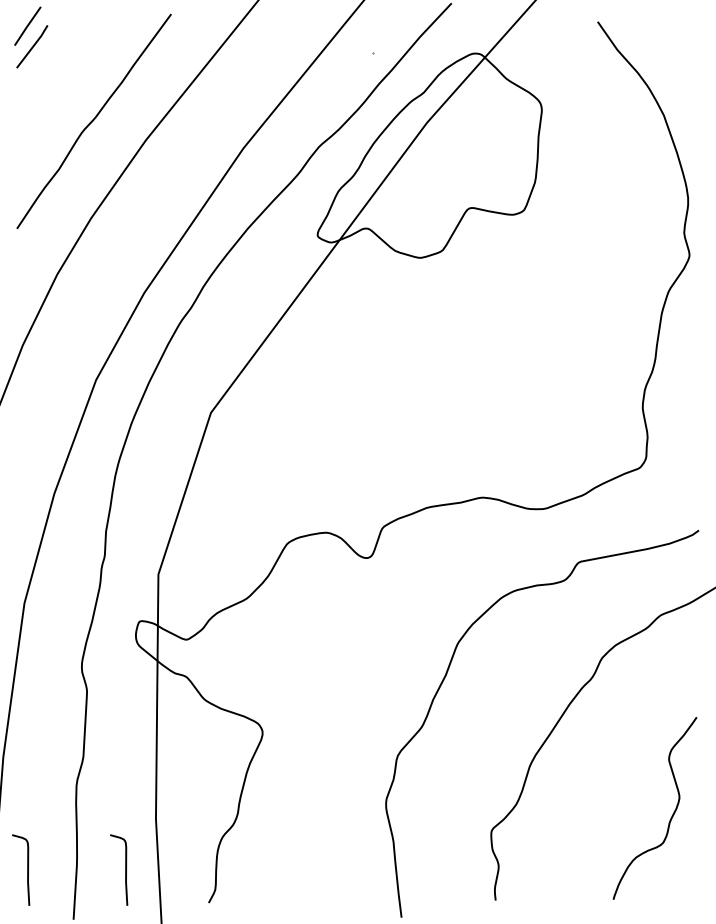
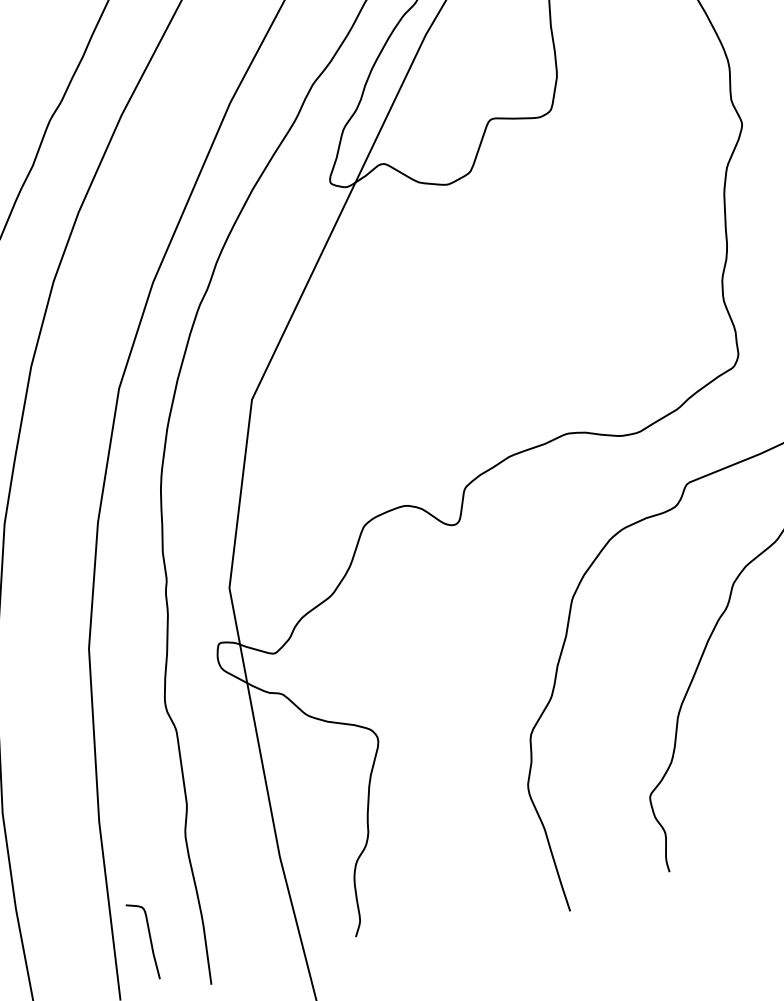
curve: (125, 869) -> (257, 918), removed

